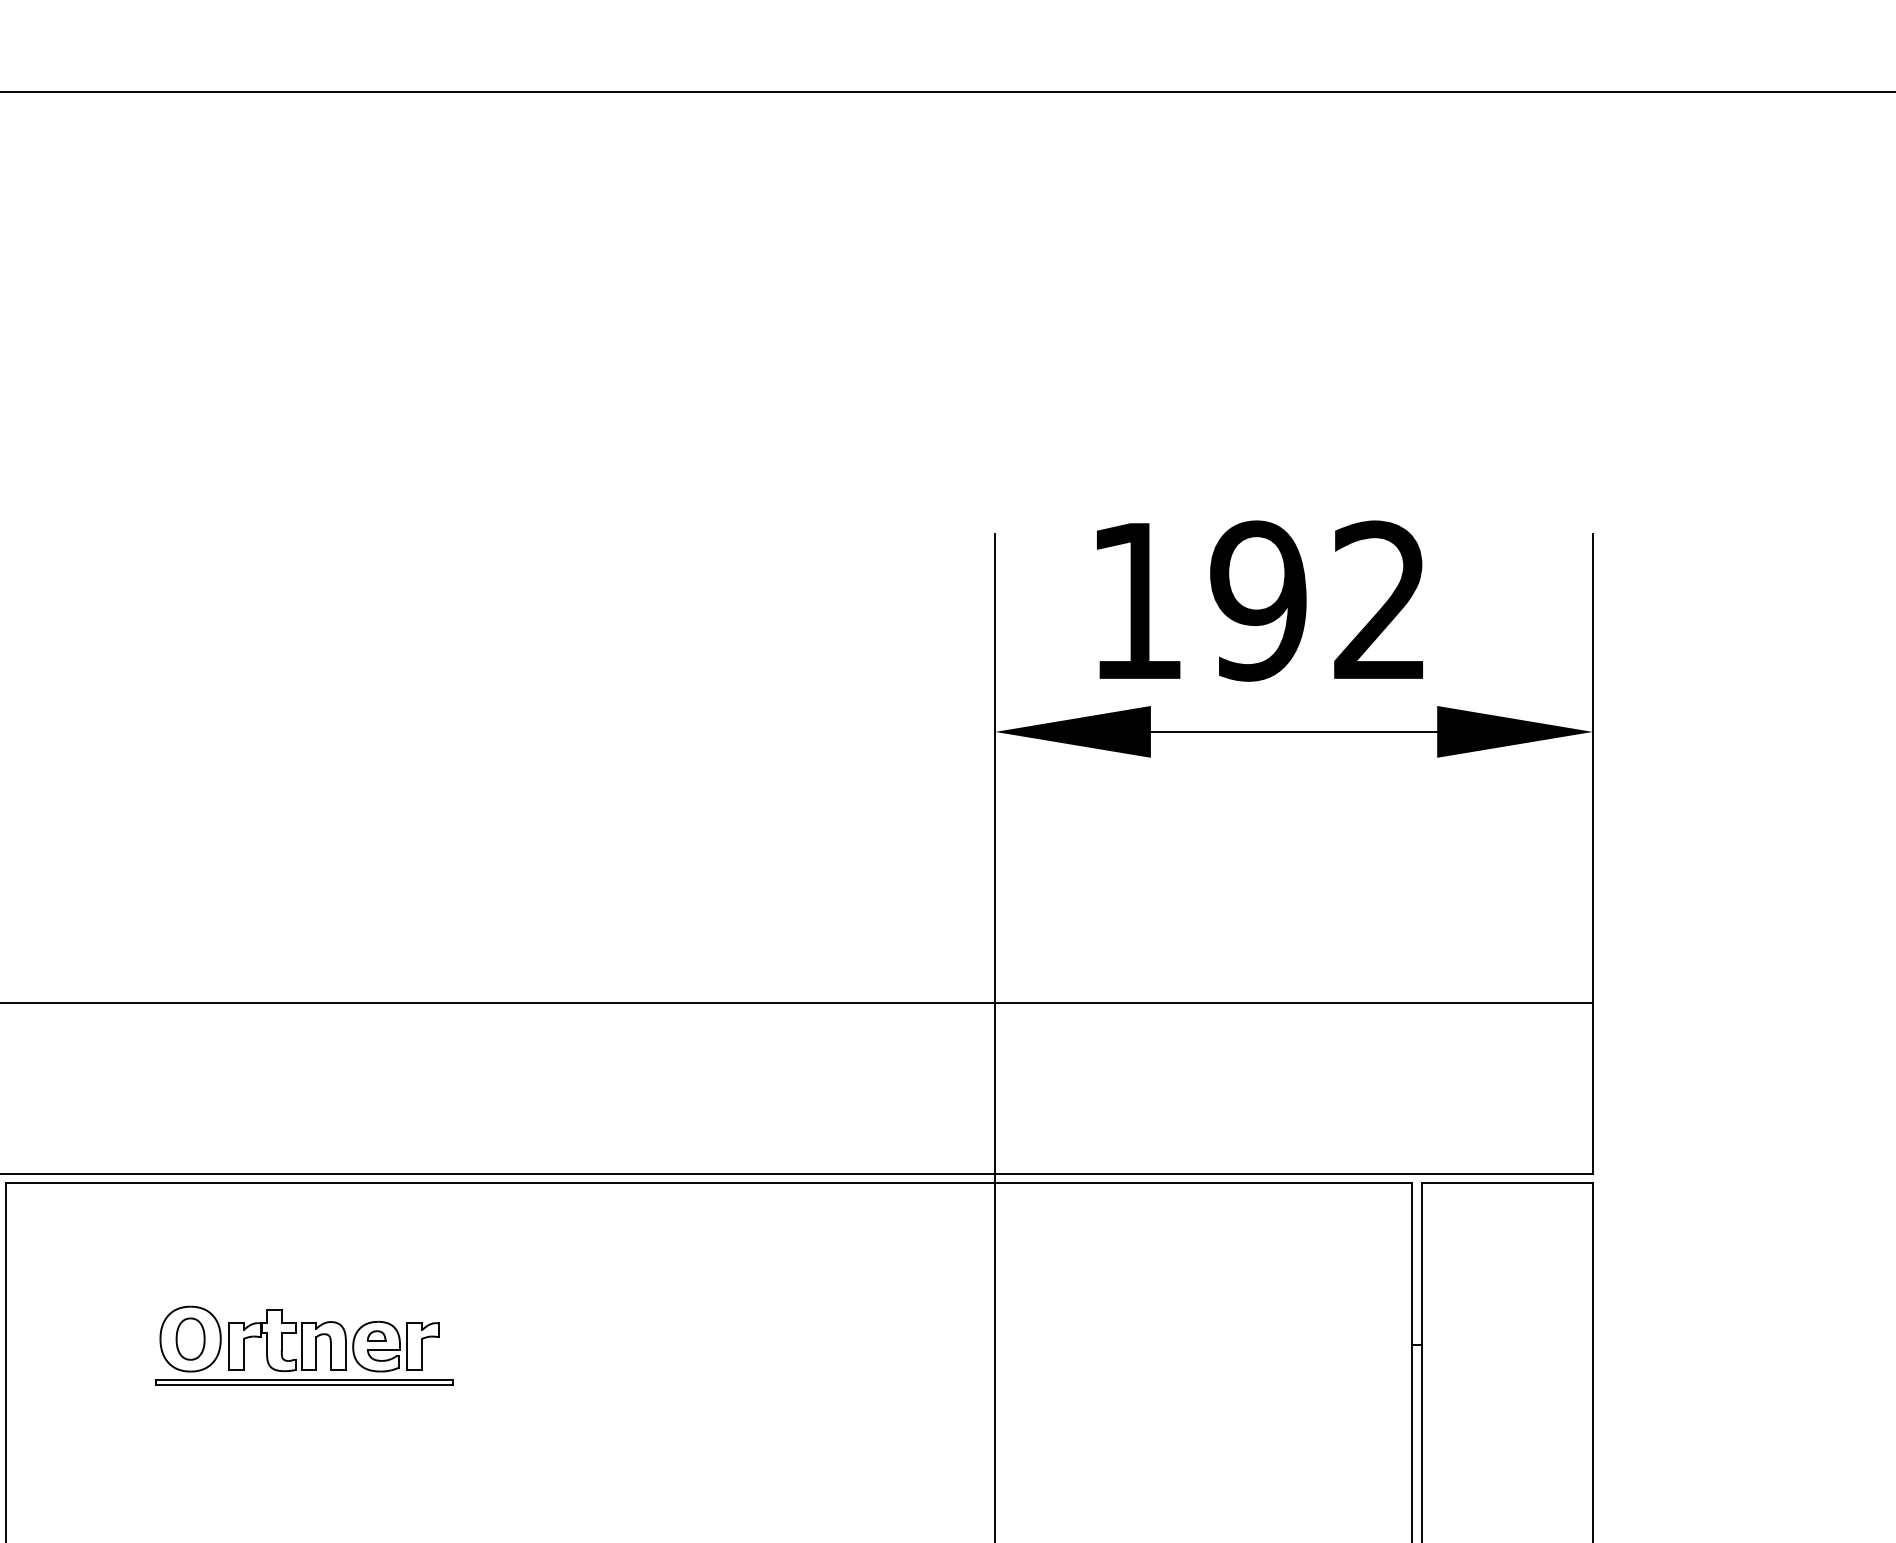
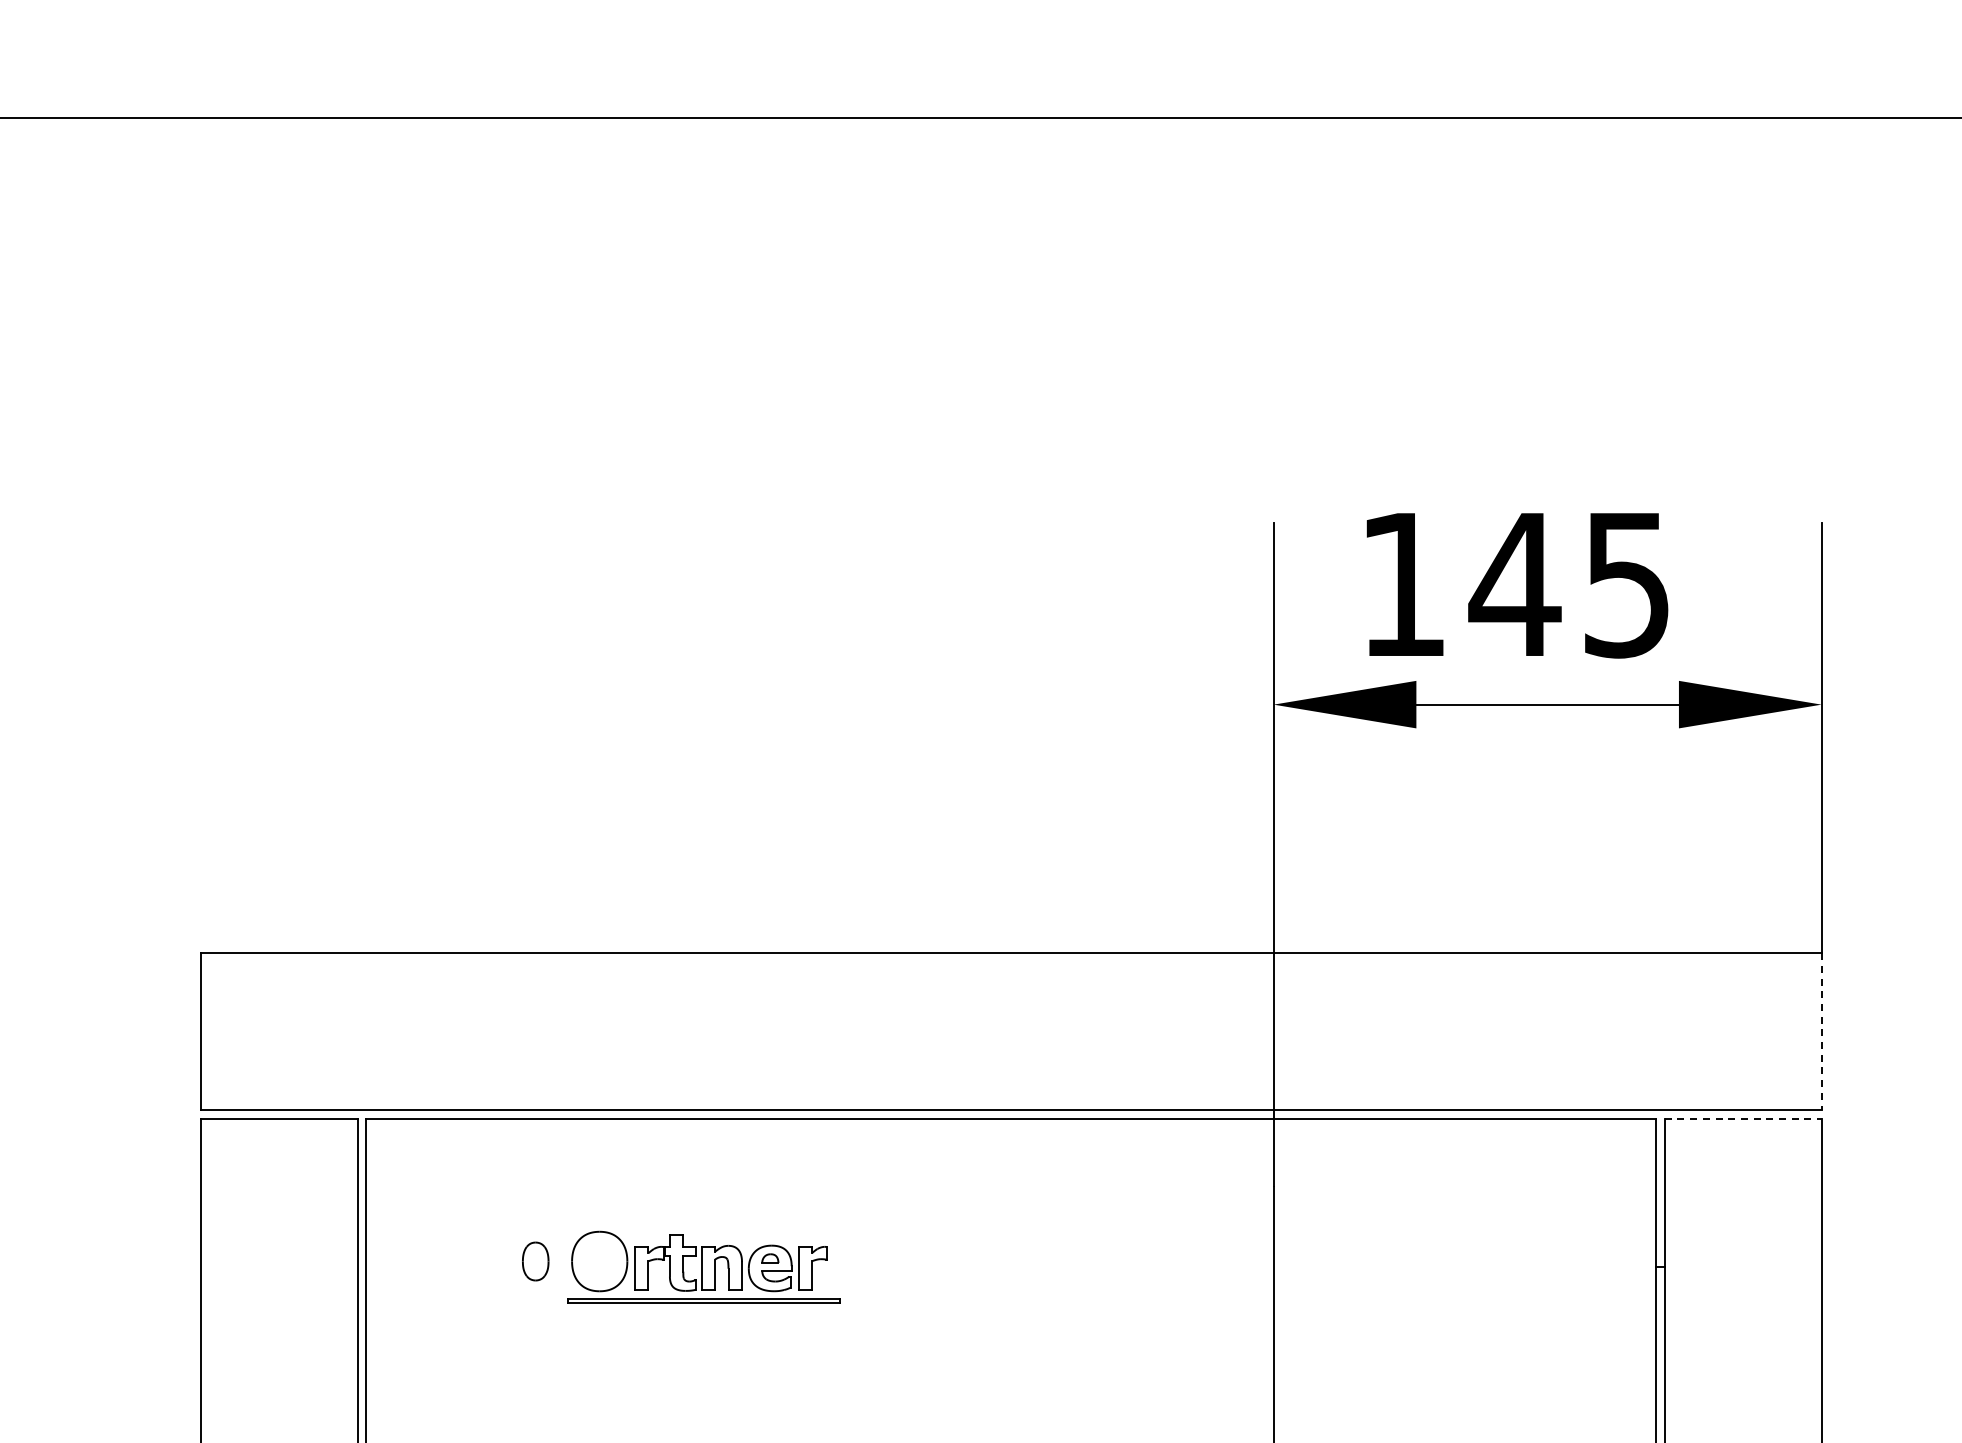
text: (1316, 600) -> (1568, 584), 192 -> 145
line: (1592, 1089) -> (1821, 1032), solid -> dashed
line: (1507, 1183) -> (1743, 1118), solid -> dashed
part: (303, 1344) -> (703, 1266), moved

